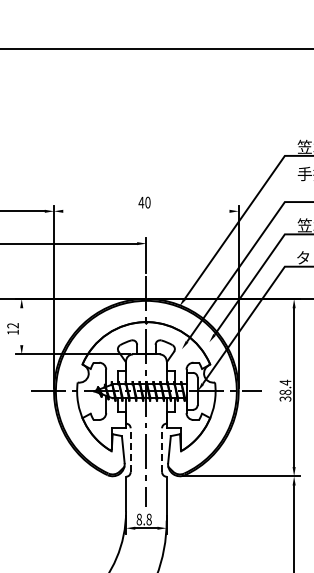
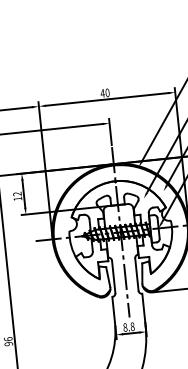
line: (146, 211) -> (107, 99), added
line: (21, 326) -> (23, 193), added
line: (130, 450) -> (113, 277), dashed -> solid
line: (162, 450) -> (137, 274), dashed -> solid

